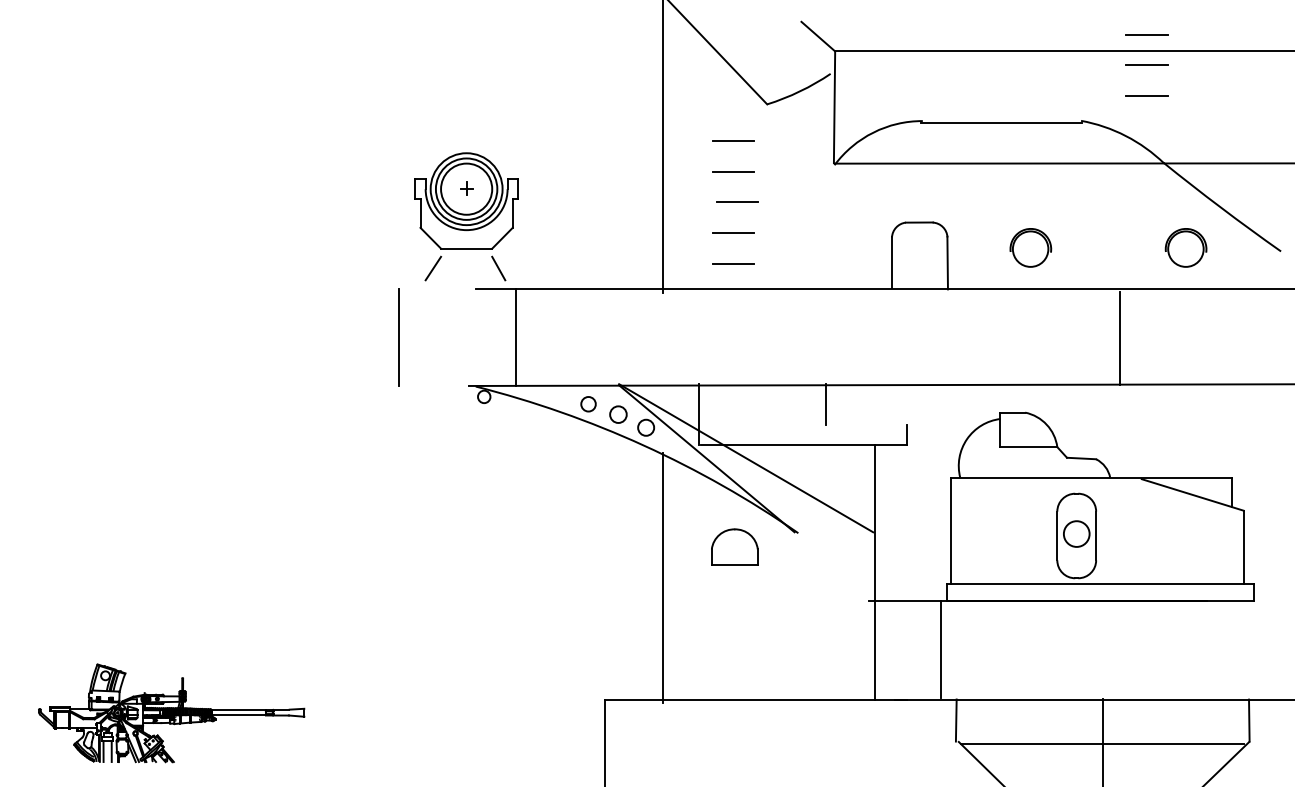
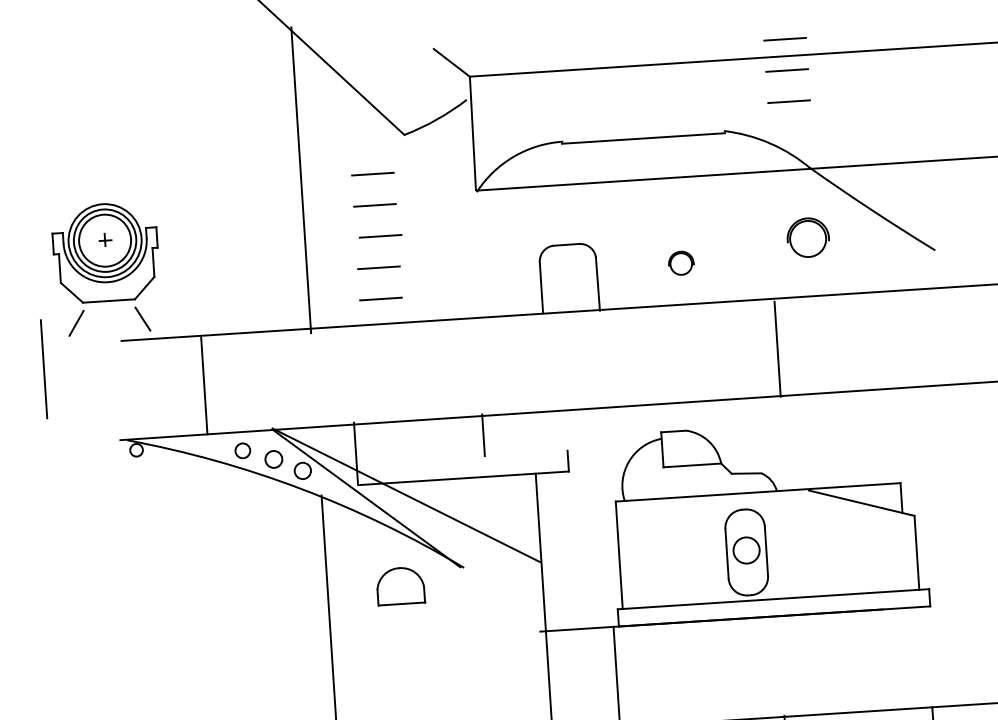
part: (1030, 247) -> (680, 262), size x0.6
part: (1185, 247) -> (807, 237), moved
line: (398, 337) -> (44, 369), moved
line: (515, 337) -> (203, 385), moved

